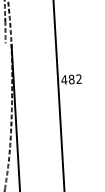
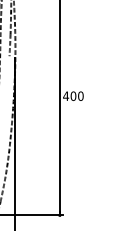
text: (74, 78) -> (76, 95), 482 -> 400

